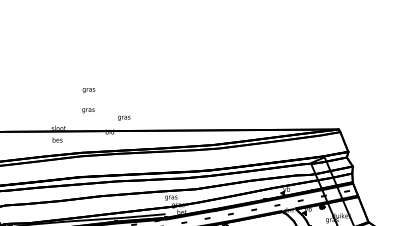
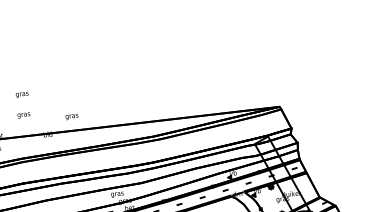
text: (124, 117) -> (72, 116), moved

